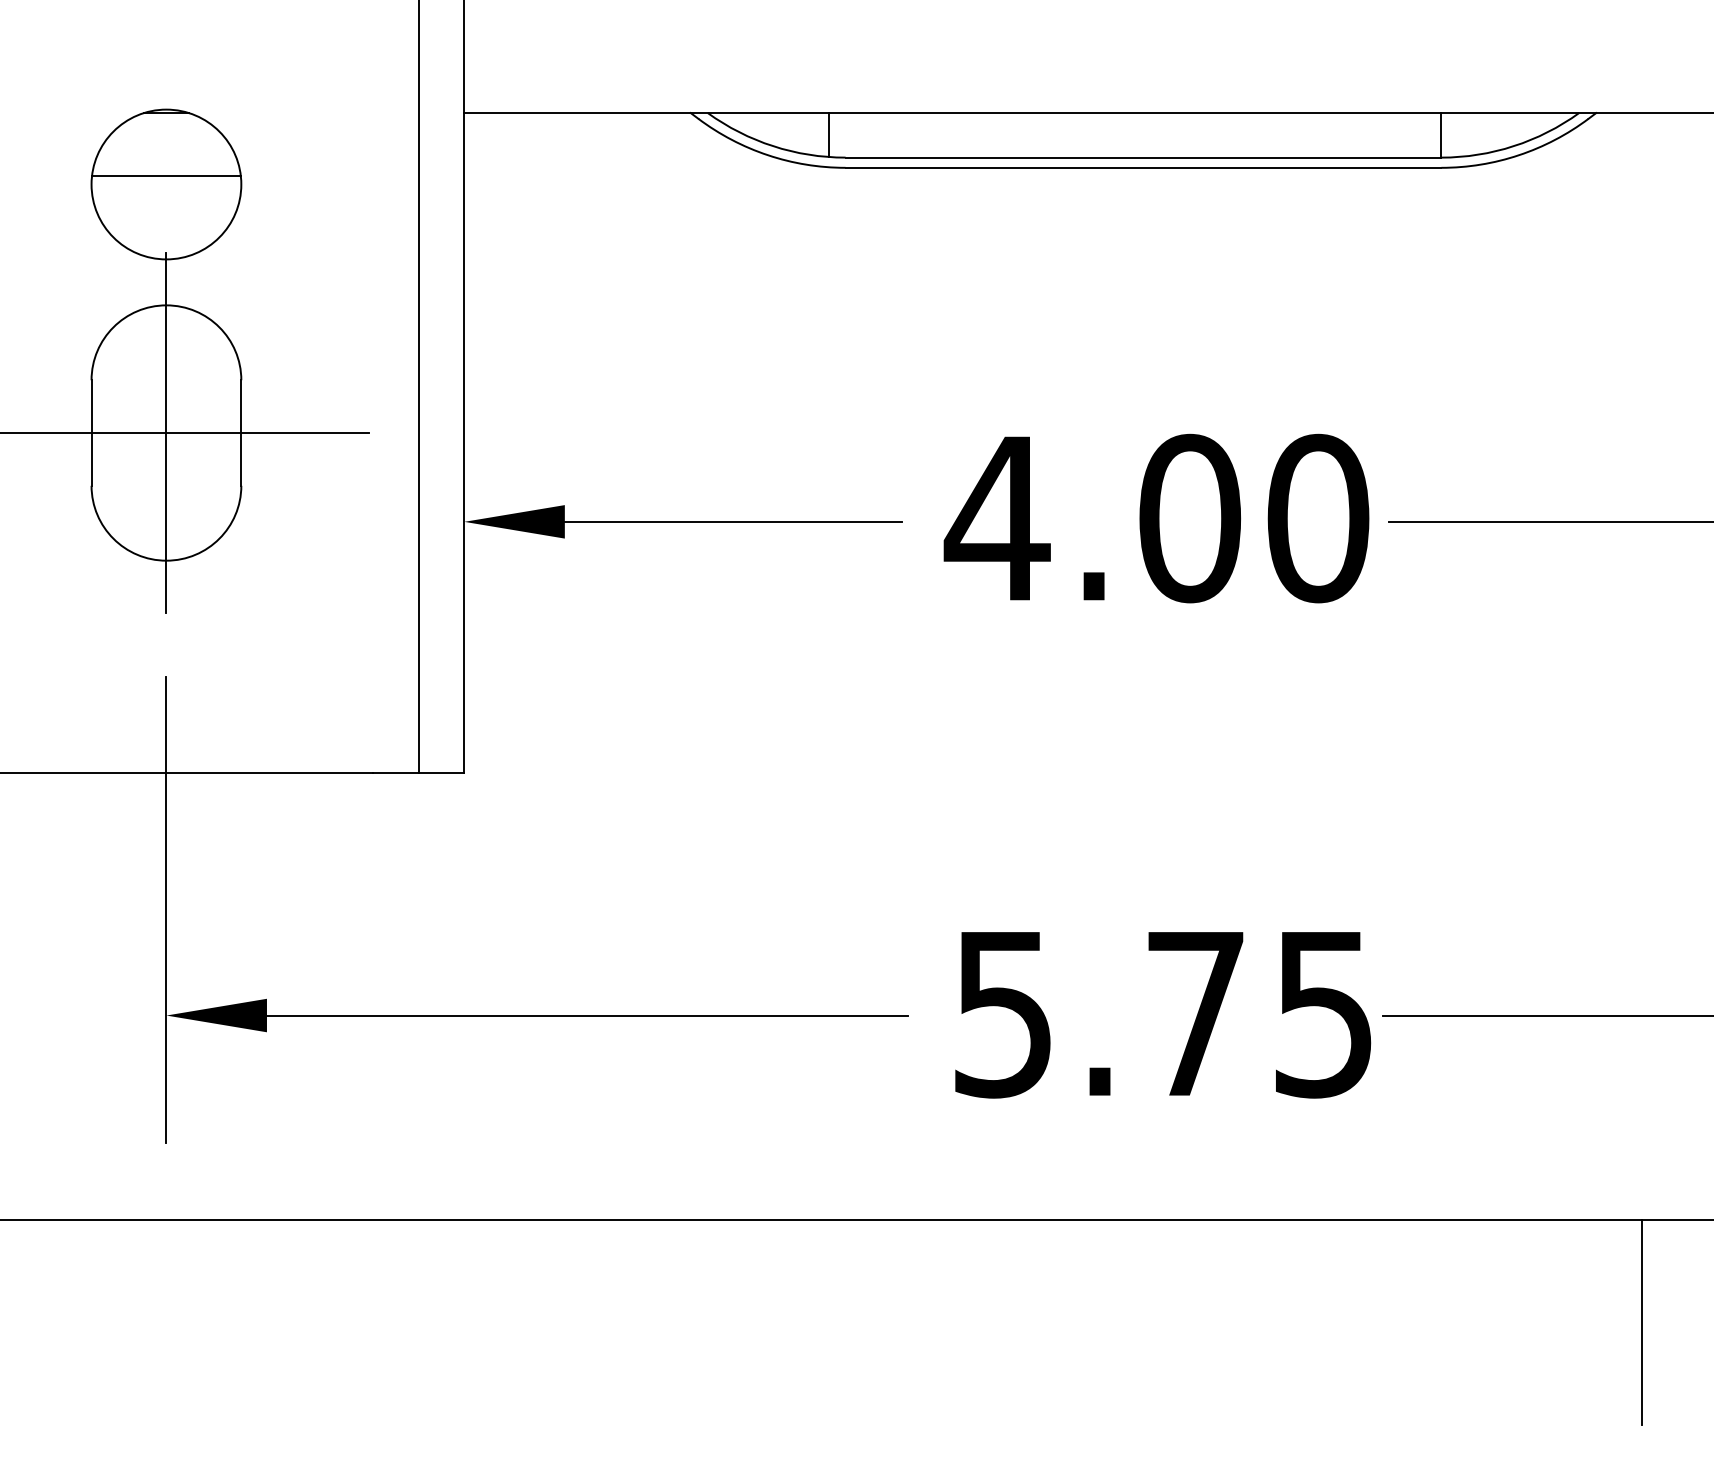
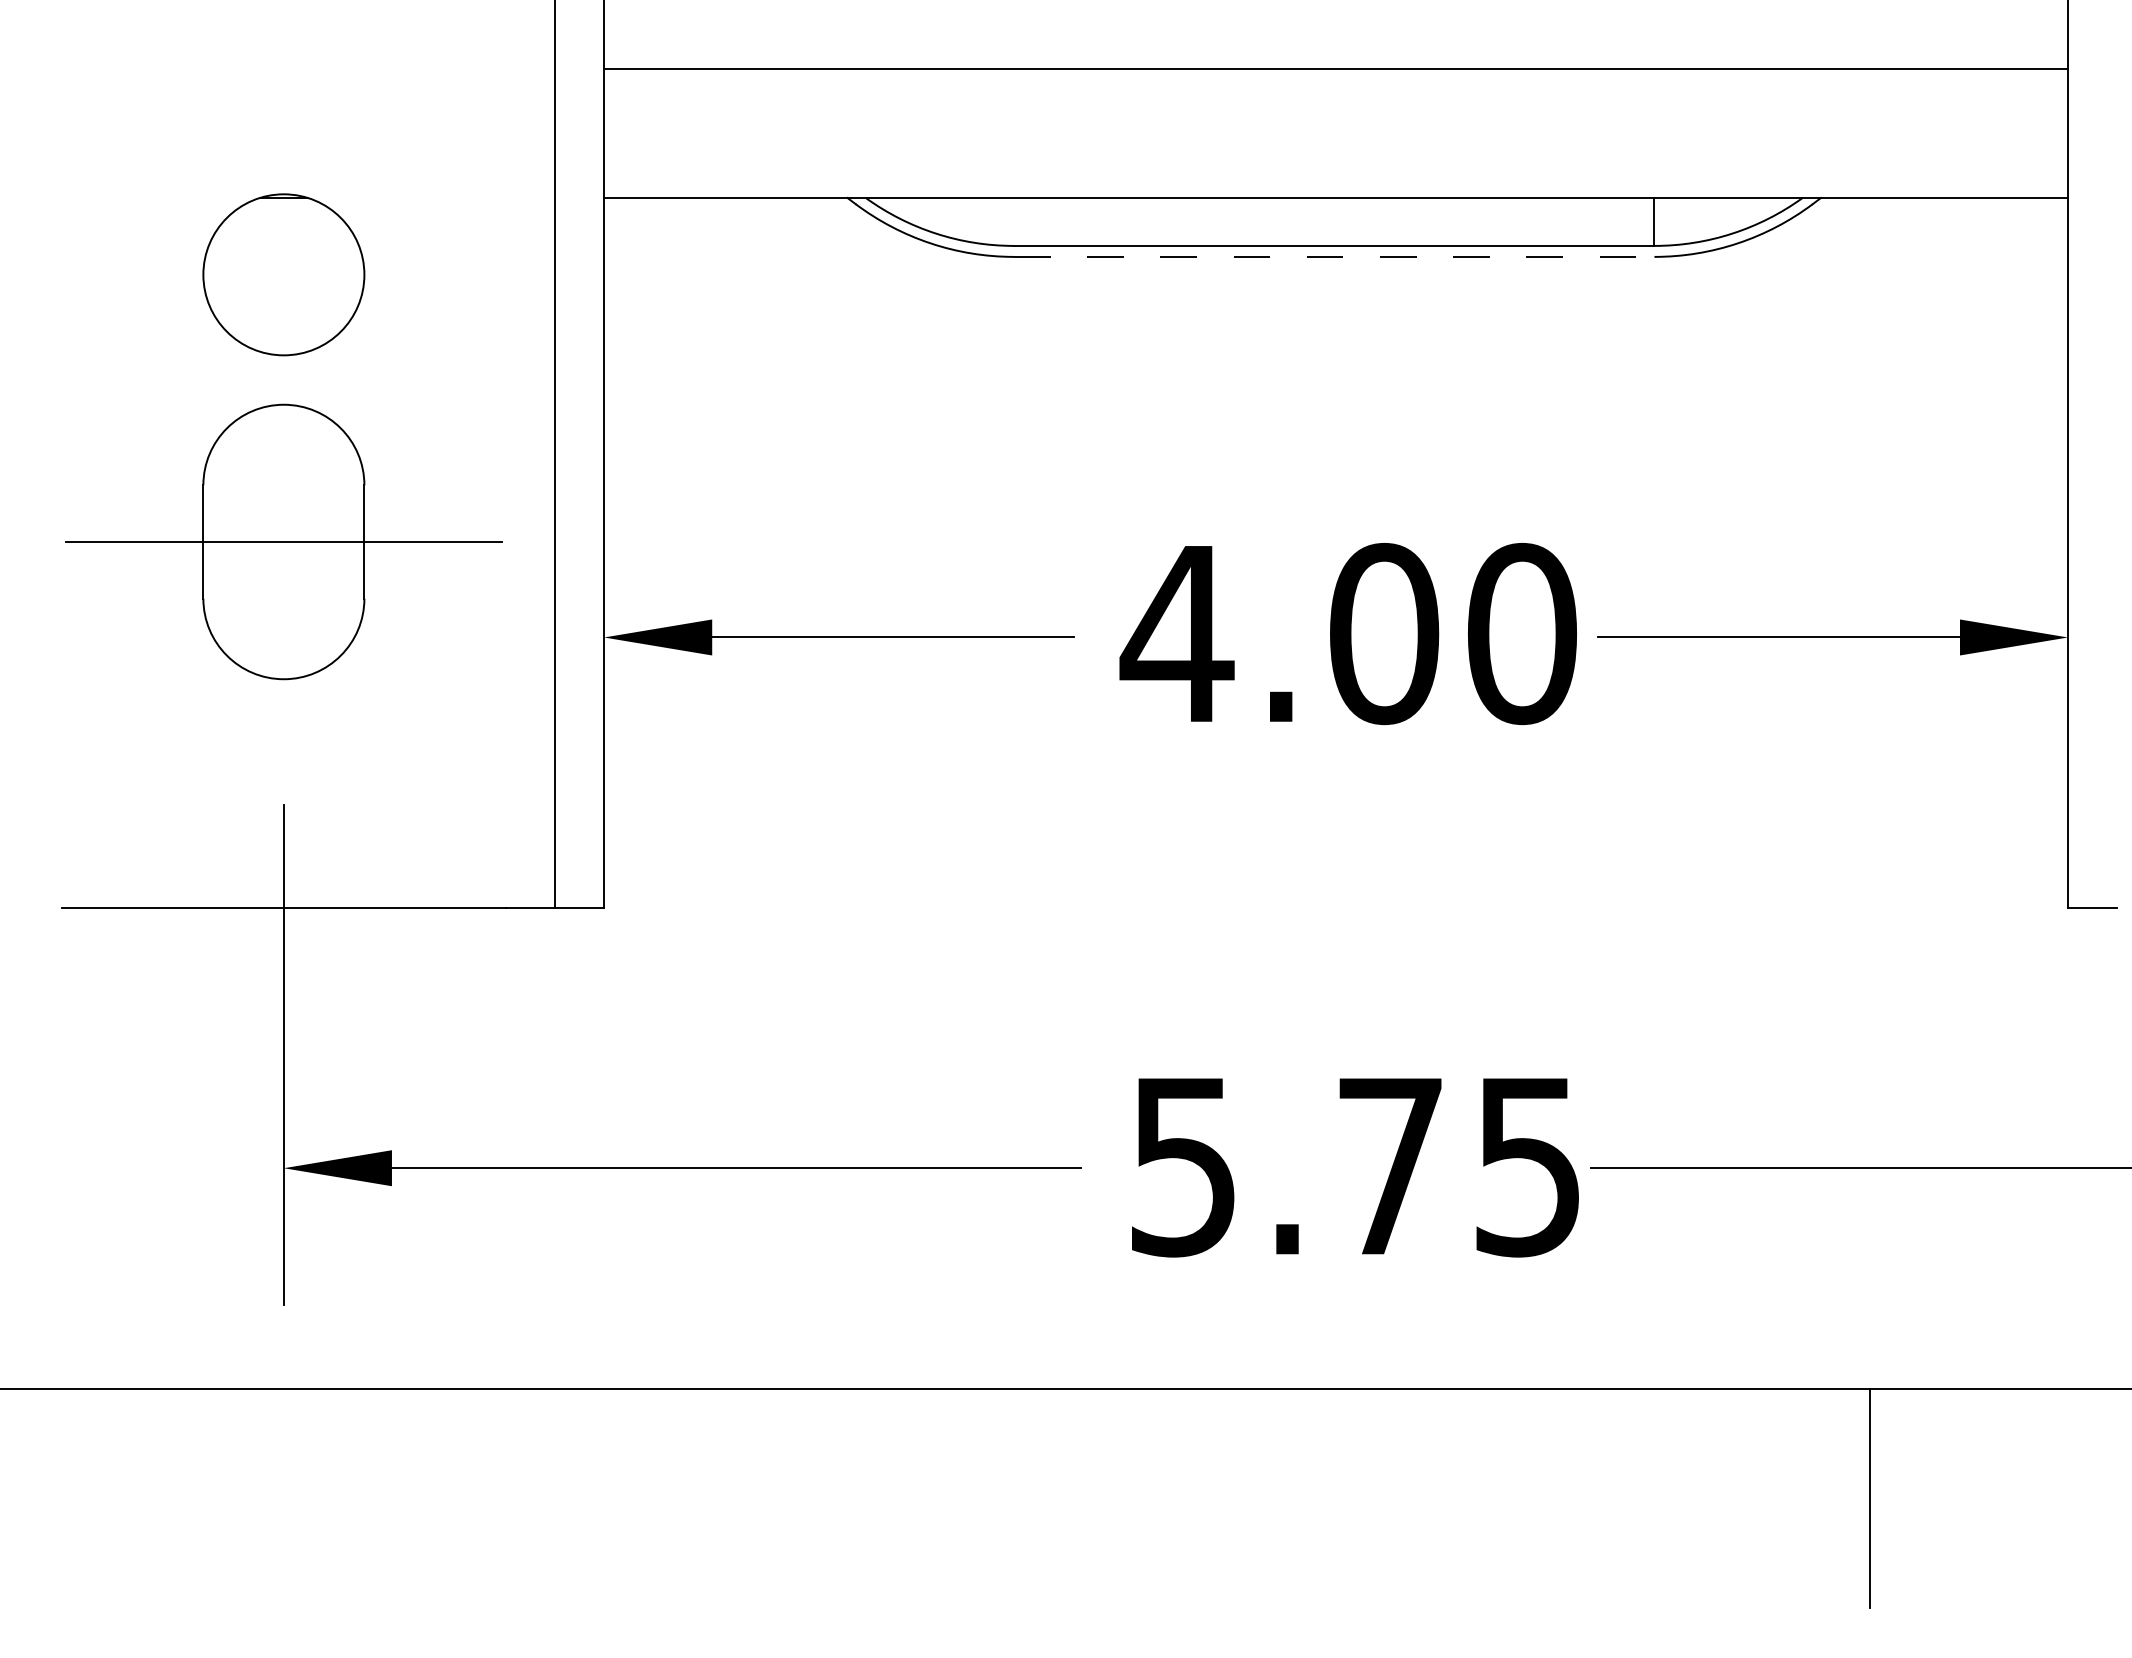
line: (829, 134) -> (996, 221), removed
line: (1143, 167) -> (1334, 256), solid -> dashed
line: (166, 176) -> (283, 266), removed
line: (166, 432) -> (283, 541), removed

